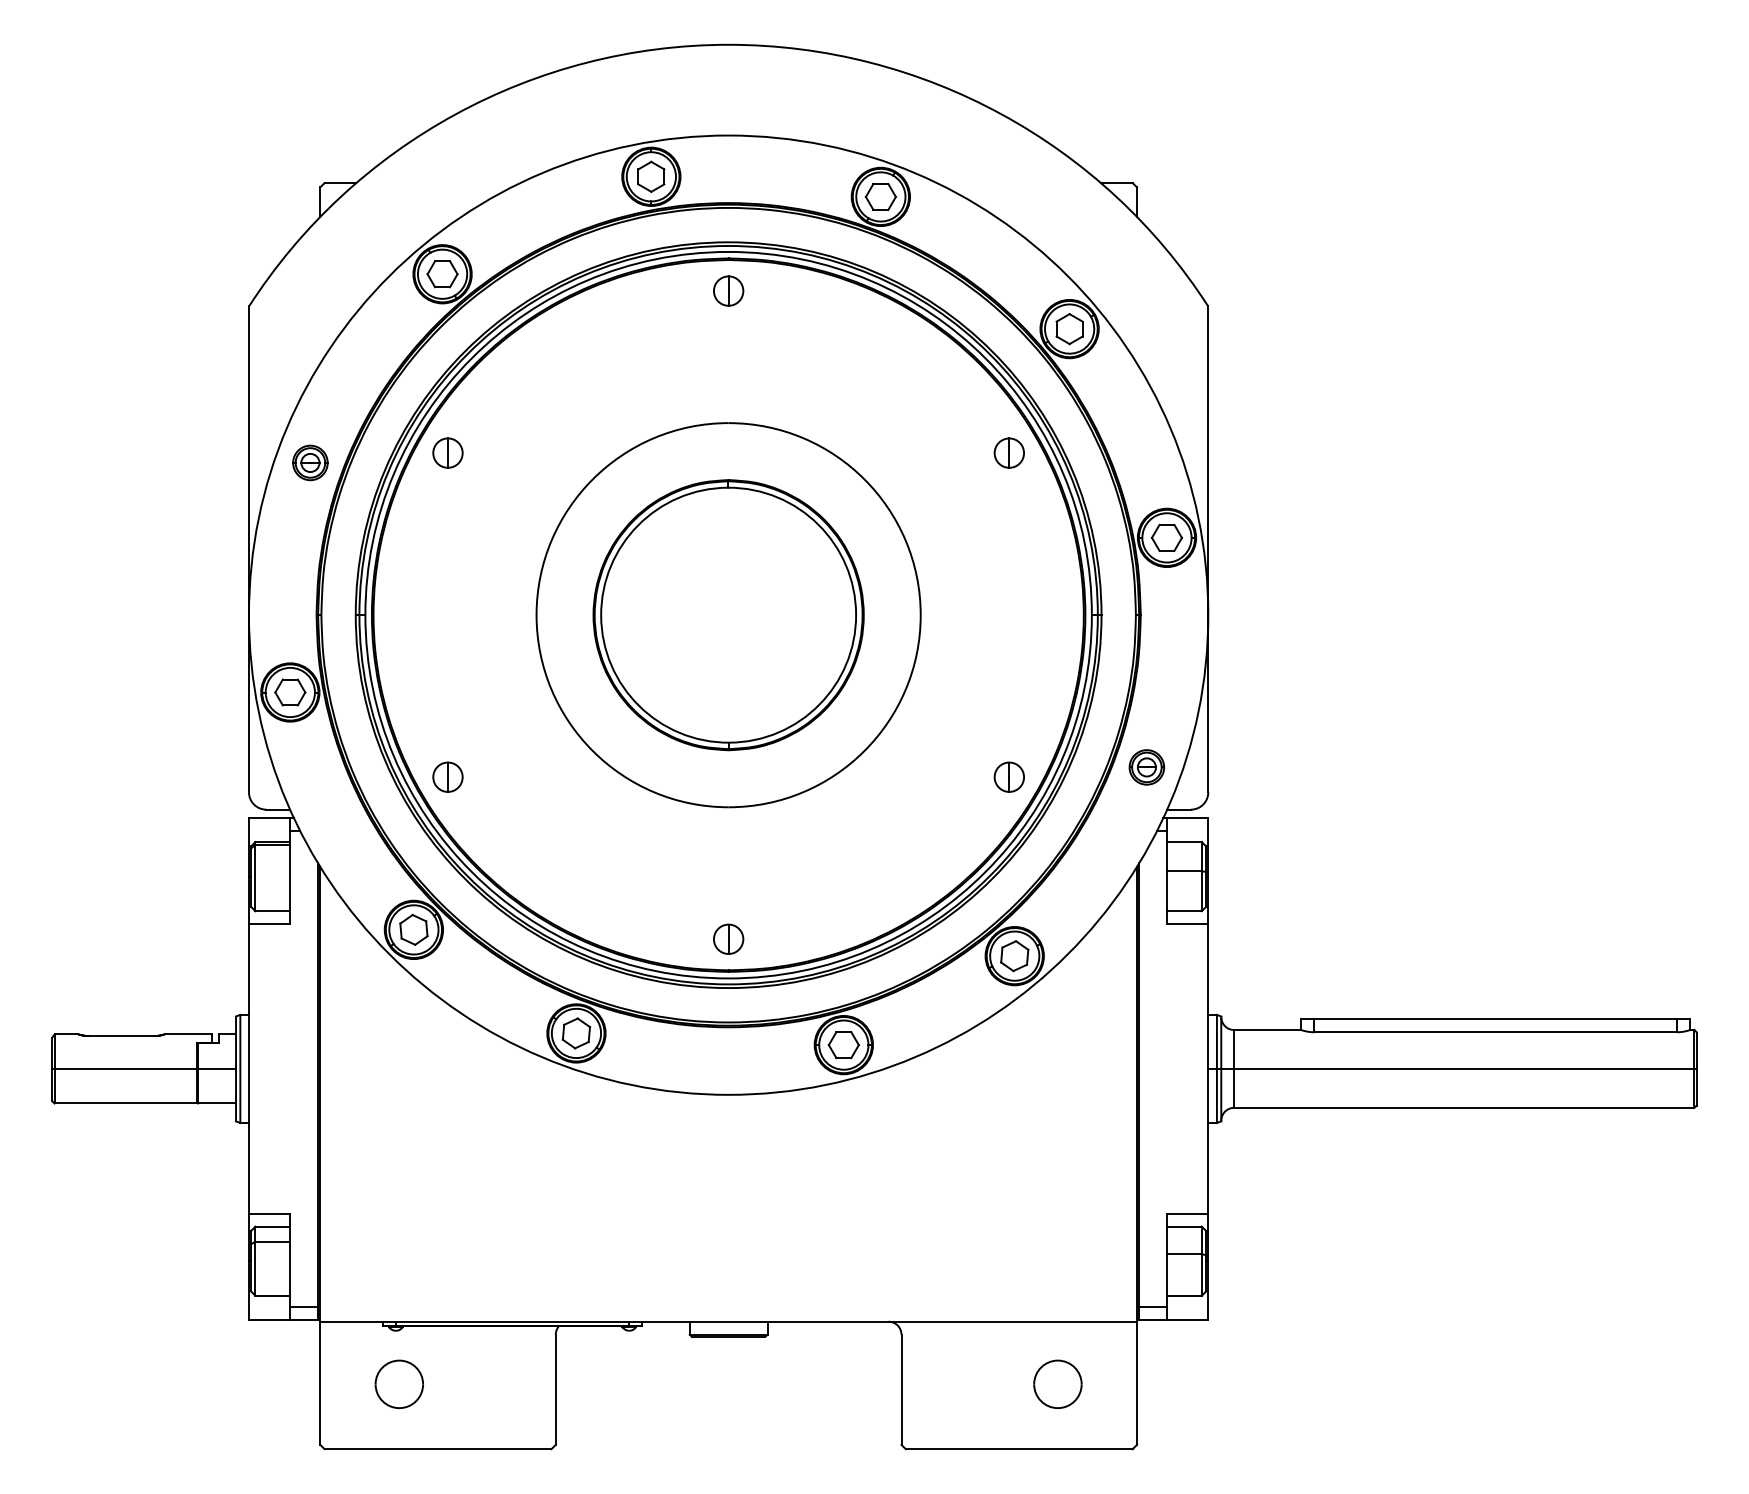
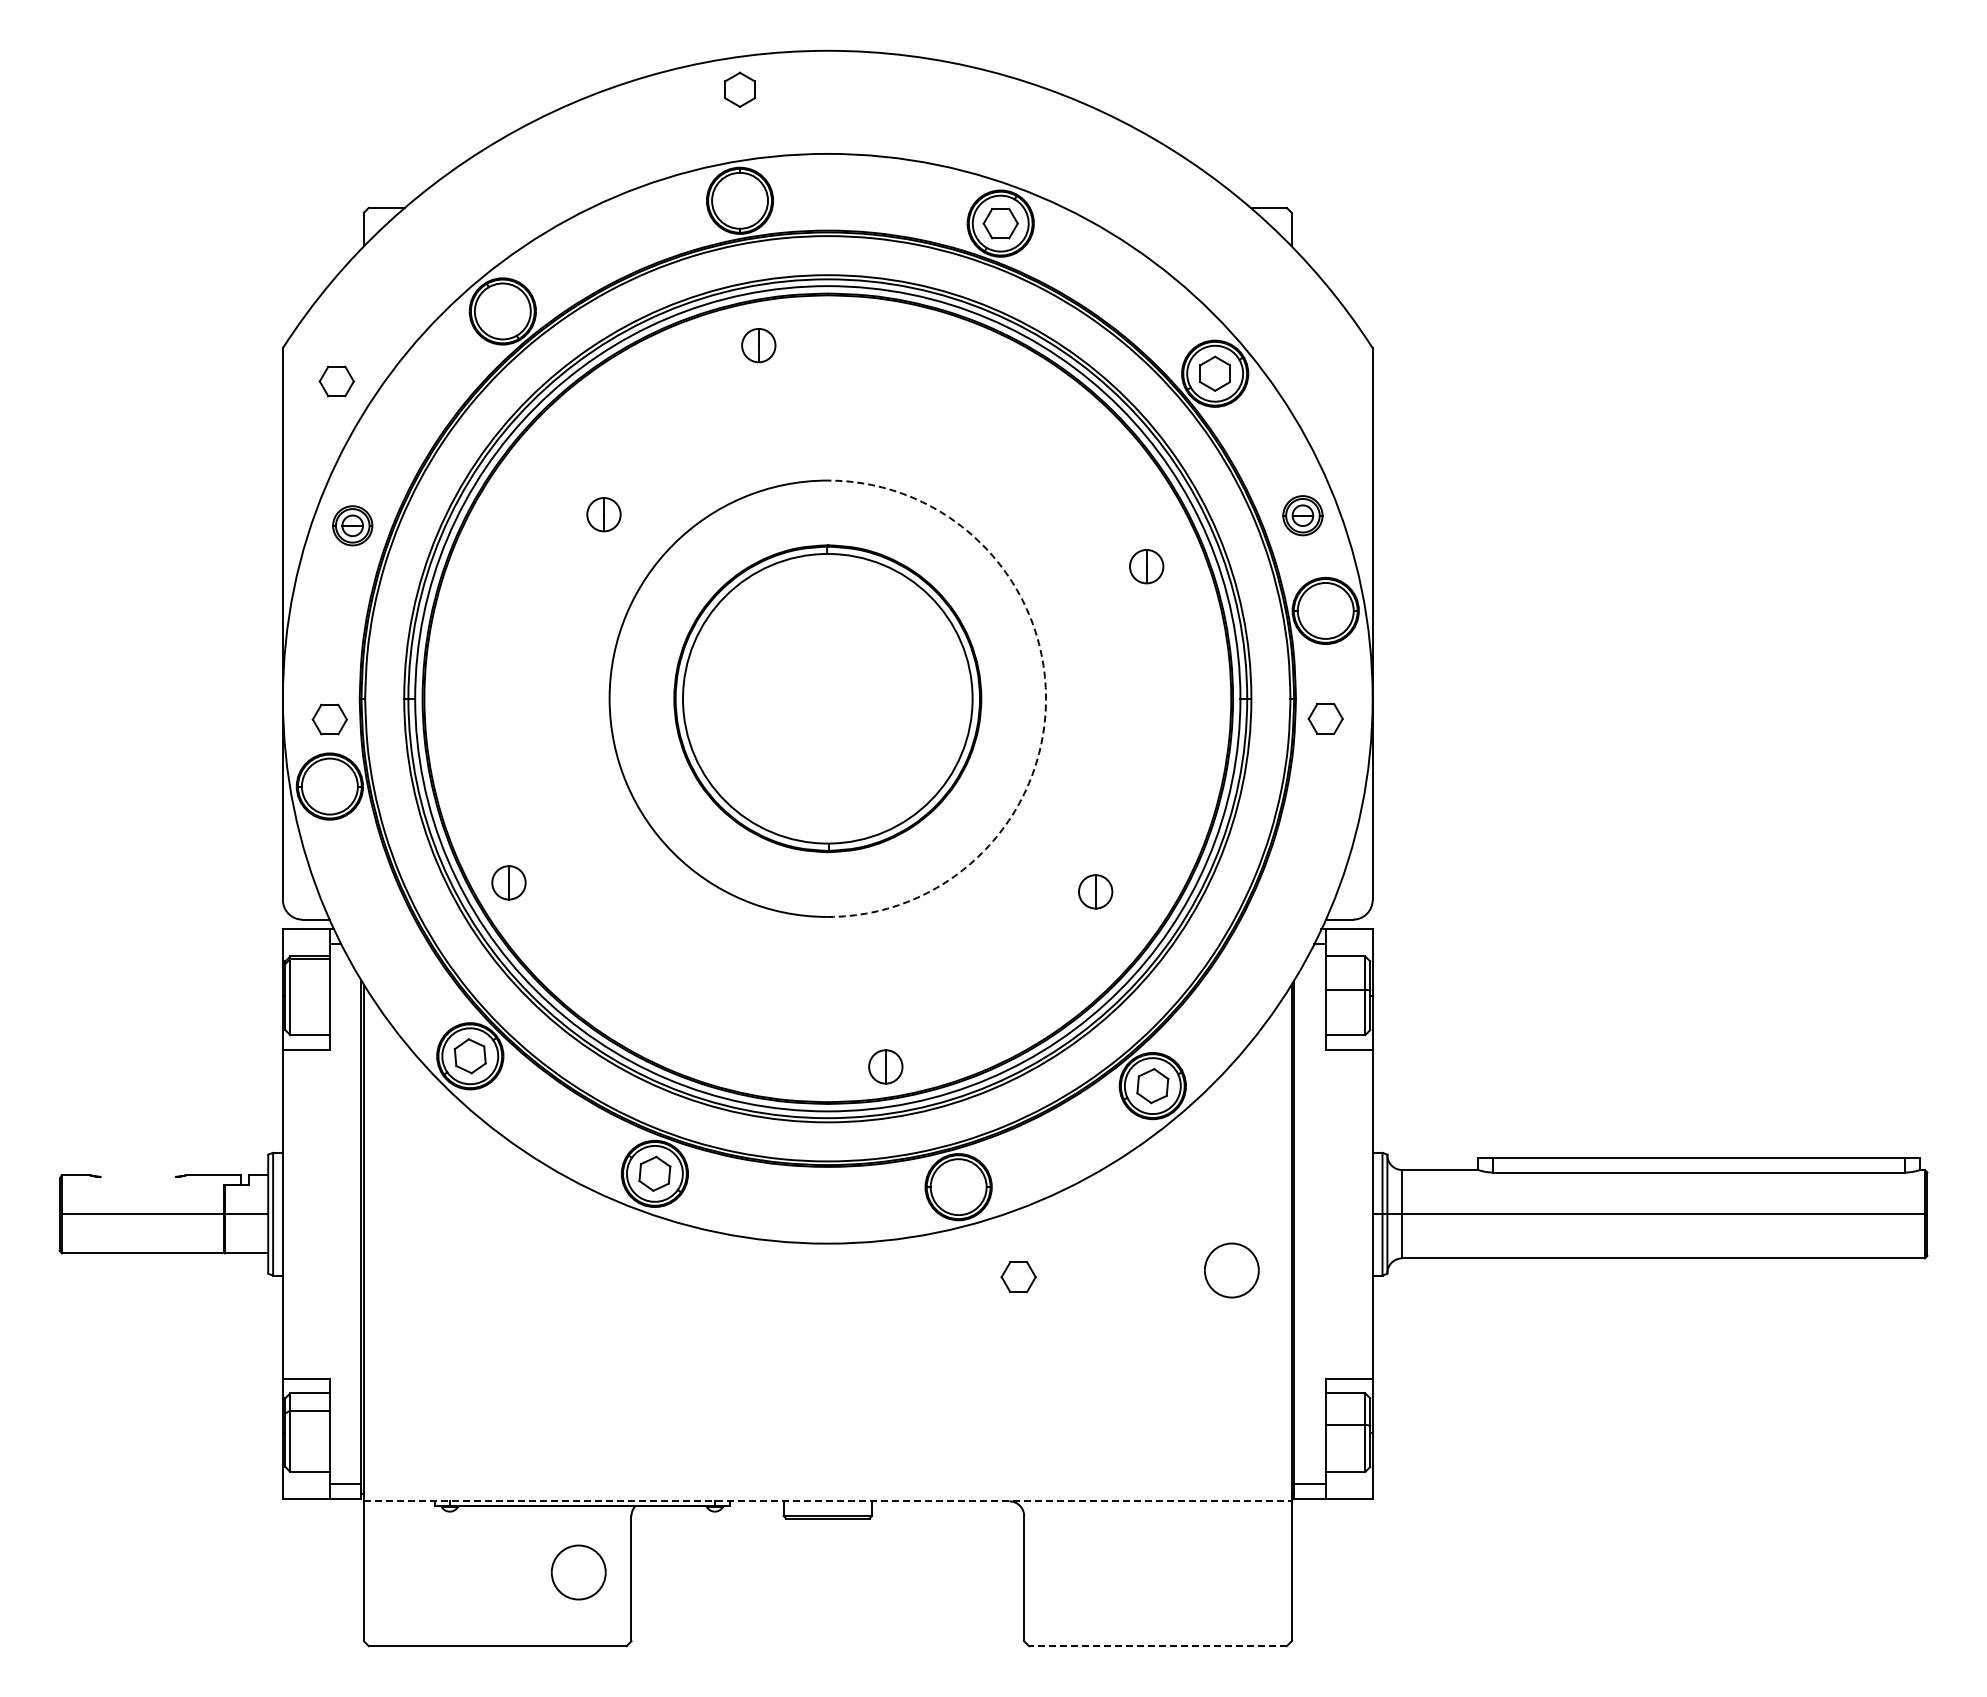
part: (650, 176) -> (739, 89), moved
part: (442, 274) -> (336, 381), moved
part: (728, 291) -> (758, 345), moved
part: (447, 452) -> (603, 514), moved
part: (1009, 452) -> (1146, 566), moved
part: (1166, 537) -> (1325, 718), moved
arc: (921, 614) -> (1046, 698), solid -> dashed
part: (289, 692) -> (329, 719), moved
part: (1146, 767) -> (1302, 515), moved
part: (1009, 776) -> (1095, 891), moved
part: (728, 938) -> (885, 1066), moved
line: (120, 1035) -> (137, 1176), removed
part: (843, 1044) -> (1018, 1276), moved
line: (728, 1321) -> (827, 1501), solid -> dashed
part: (399, 1384) -> (578, 1572), moved
part: (1057, 1384) -> (1231, 1270), moved
line: (1018, 1449) -> (1157, 1646), solid -> dashed

